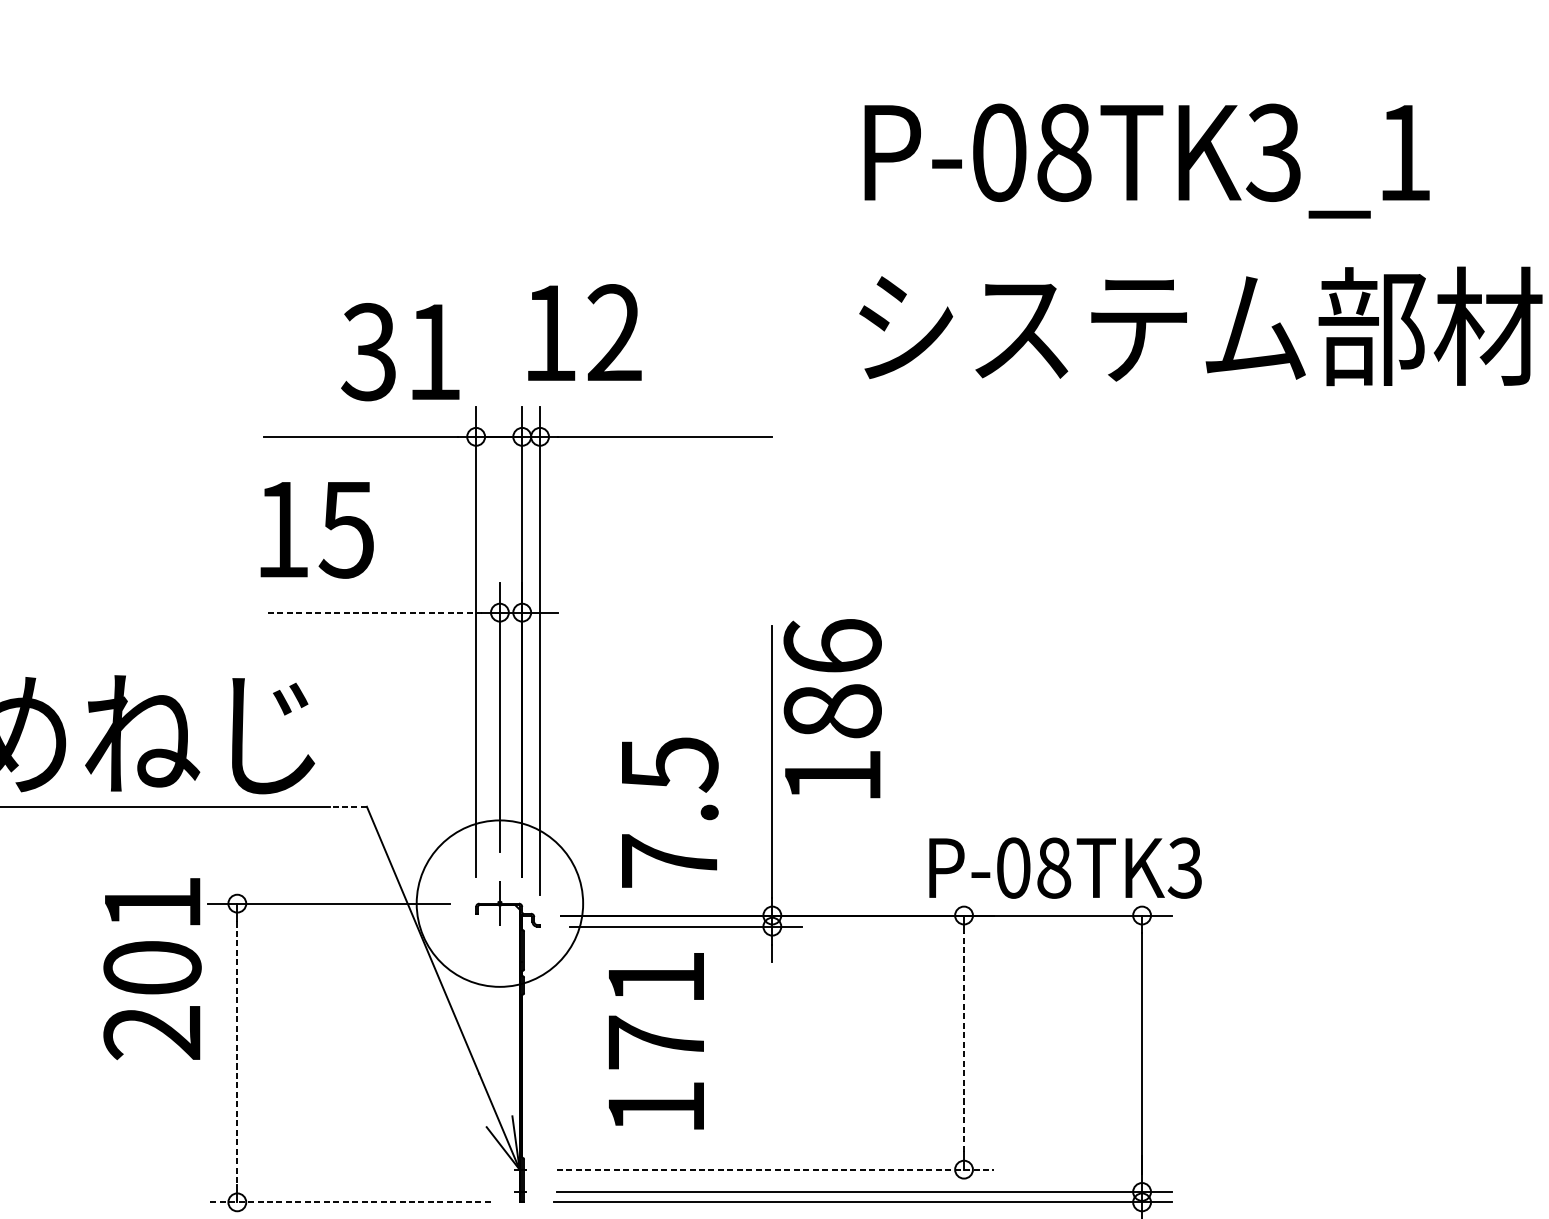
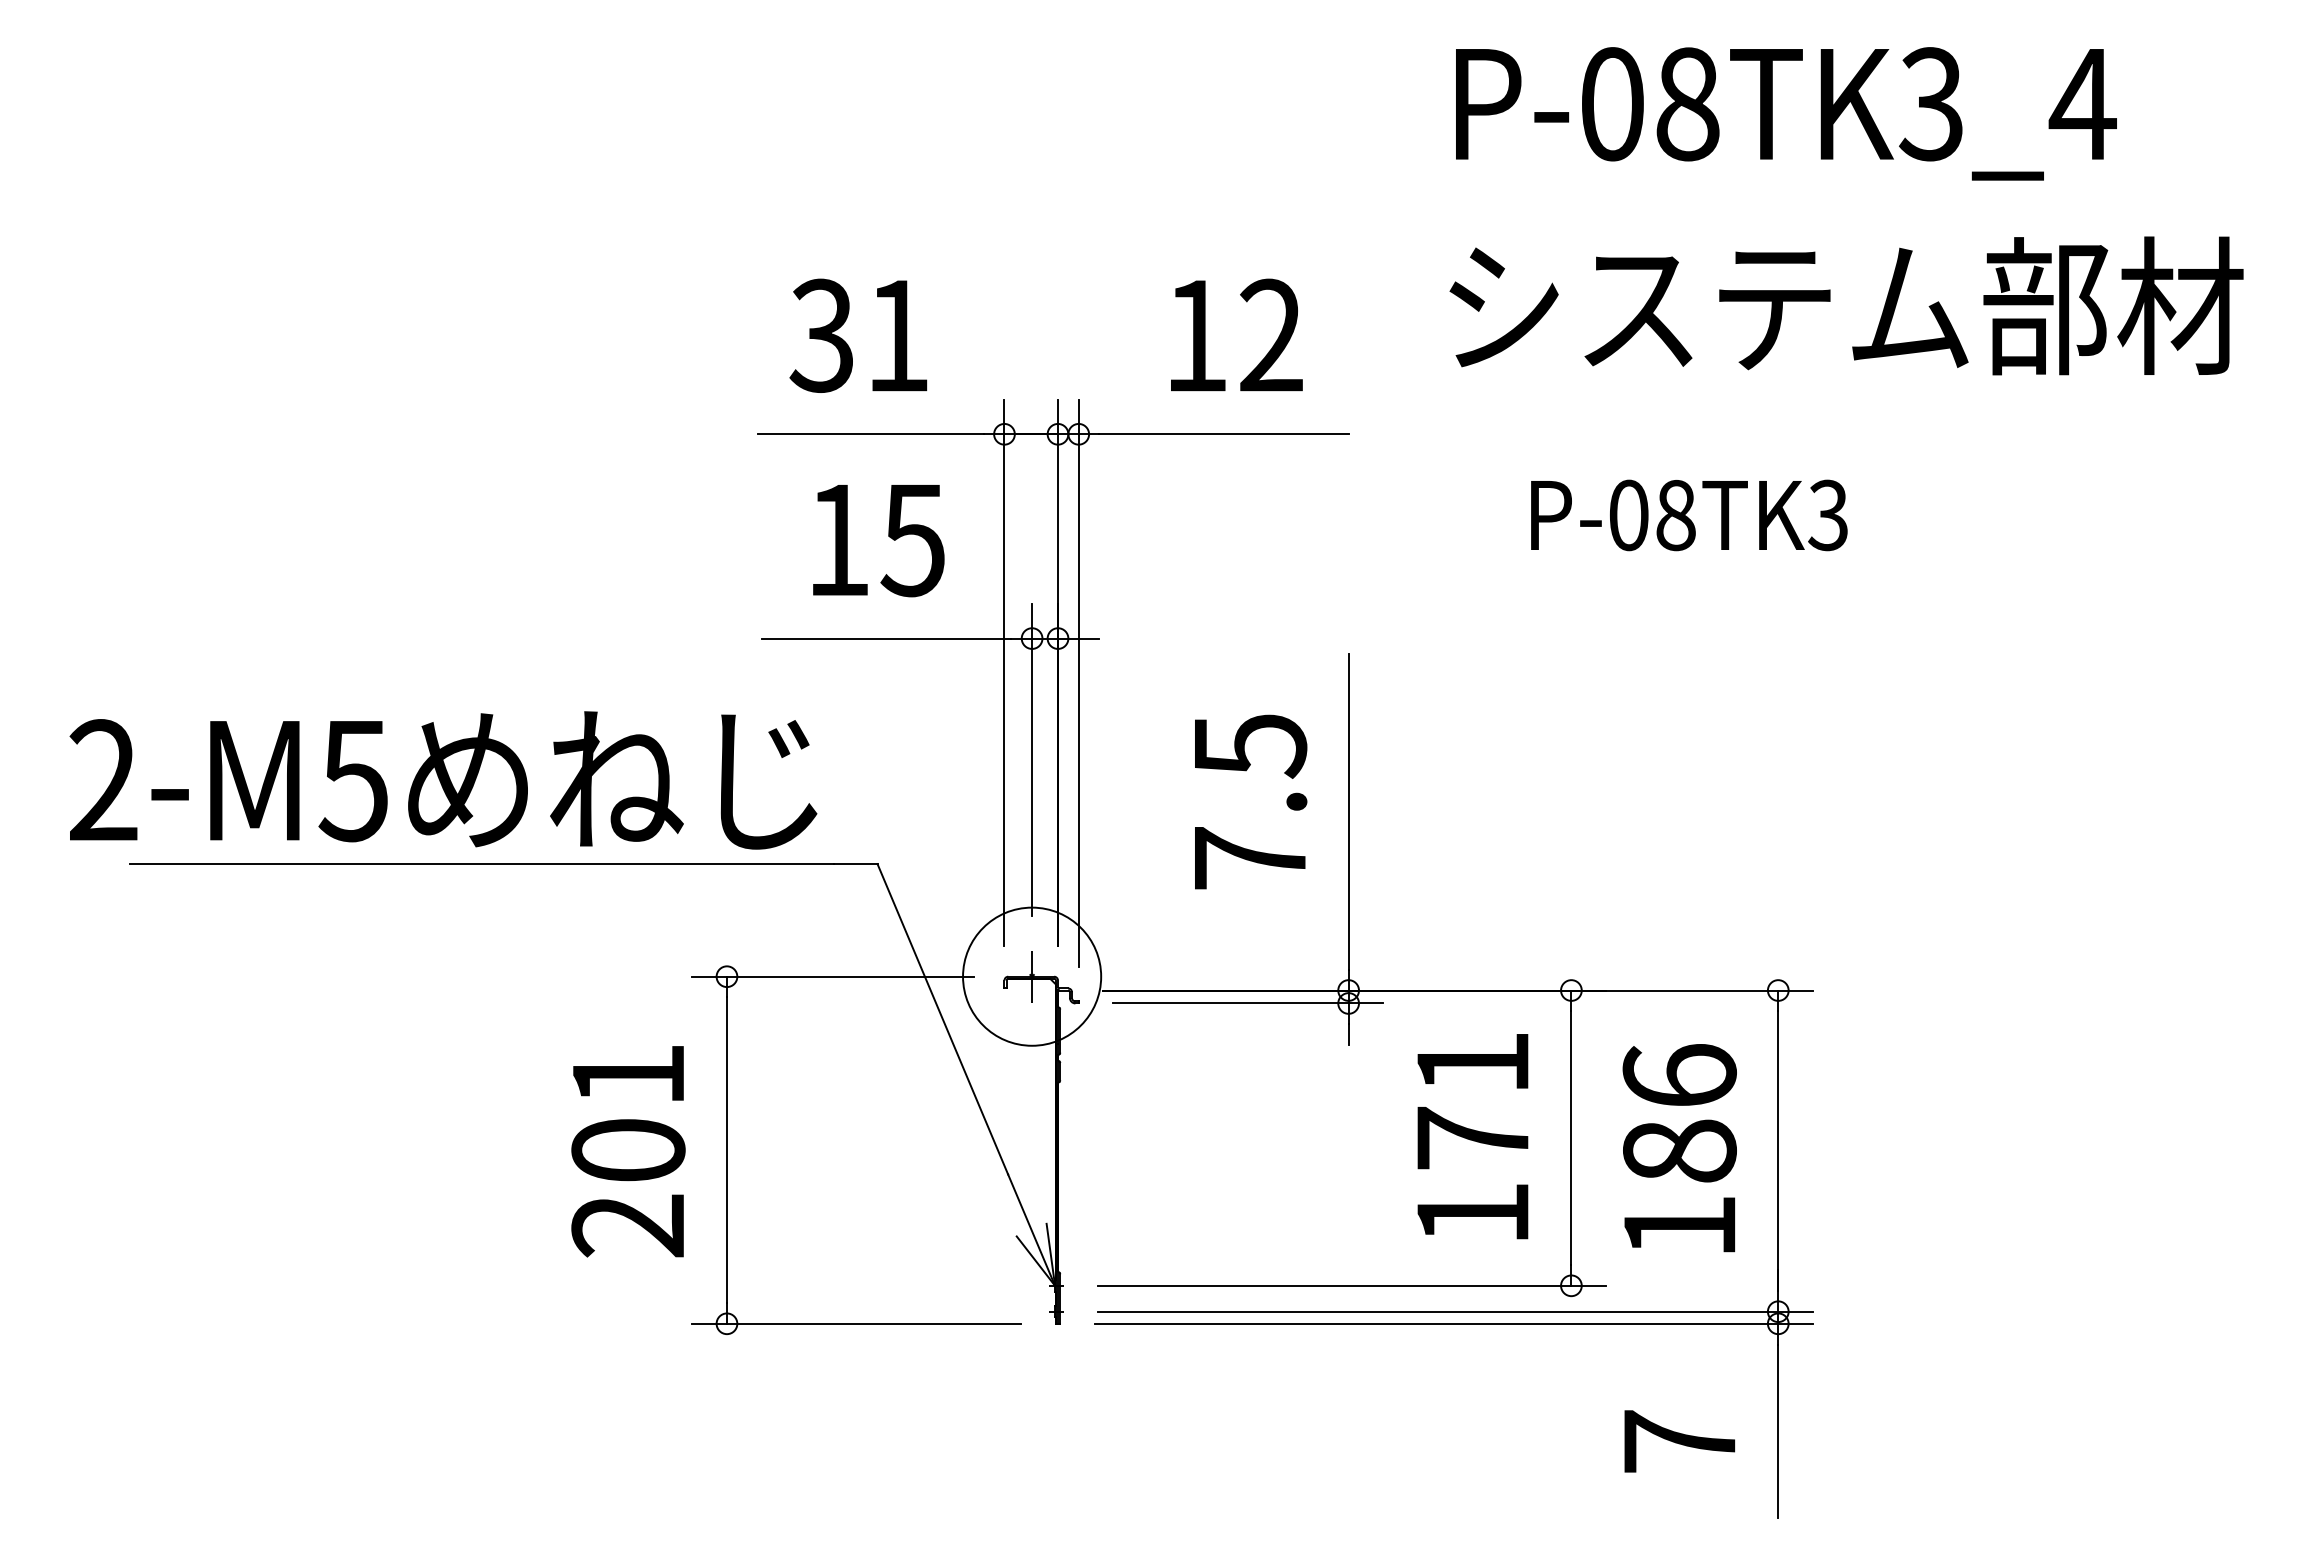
text: (1403, 153) -> (2082, 104), P-08TK3_1 -> P-08TK3_4
text: (584, 332) -> (1236, 334), moved
text: (400, 351) -> (858, 335), moved
text: (316, 530) -> (878, 541), moved
line: (374, 612) -> (886, 638), dashed -> solid
text: (832, 708) -> (1679, 1148), moved
line: (347, 807) -> (855, 864), dashed -> solid
text: (670, 812) -> (1251, 801), moved
text: (1065, 868) -> (1689, 515), moved
circle: (500, 903) -> (1032, 976), size x0.71
text: (152, 968) -> (628, 1151), moved
text: (656, 1041) -> (1472, 1136), moved
line: (964, 1042) -> (1571, 1138), dashed -> solid
line: (236, 1053) -> (726, 1150), dashed -> solid
line: (775, 1169) -> (1352, 1285), dashed -> solid
line: (348, 1202) -> (856, 1323), dashed -> solid

